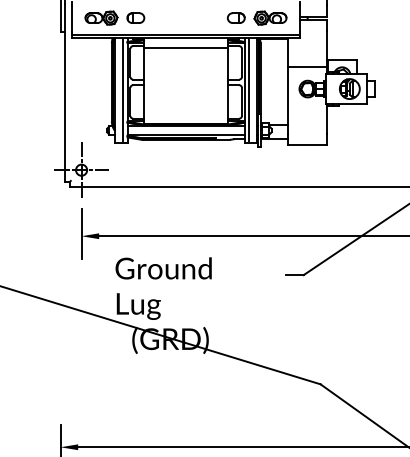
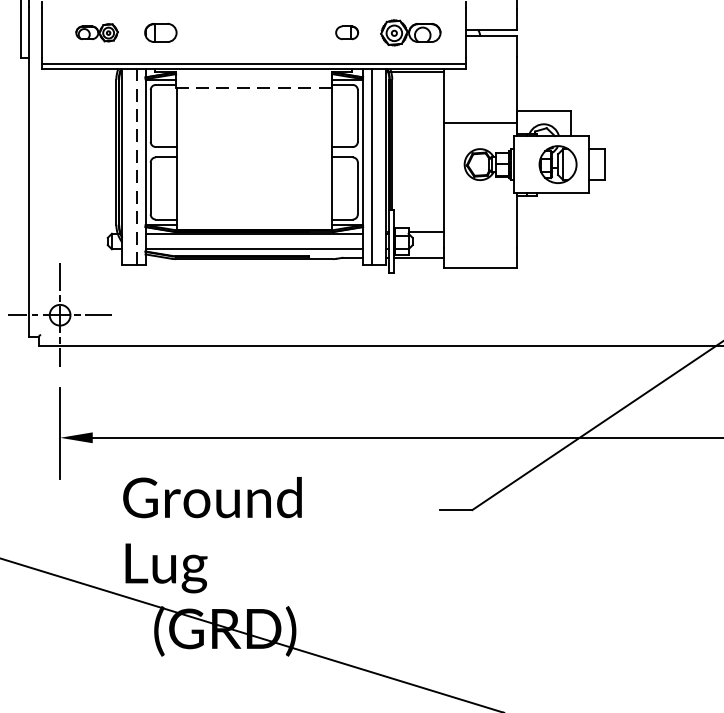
part: (101, 17) -> (97, 31), size x0.7
part: (235, 17) -> (345, 31), size x0.7
line: (185, 47) -> (253, 87), solid -> dashed
line: (122, 90) -> (136, 167), solid -> dashed

